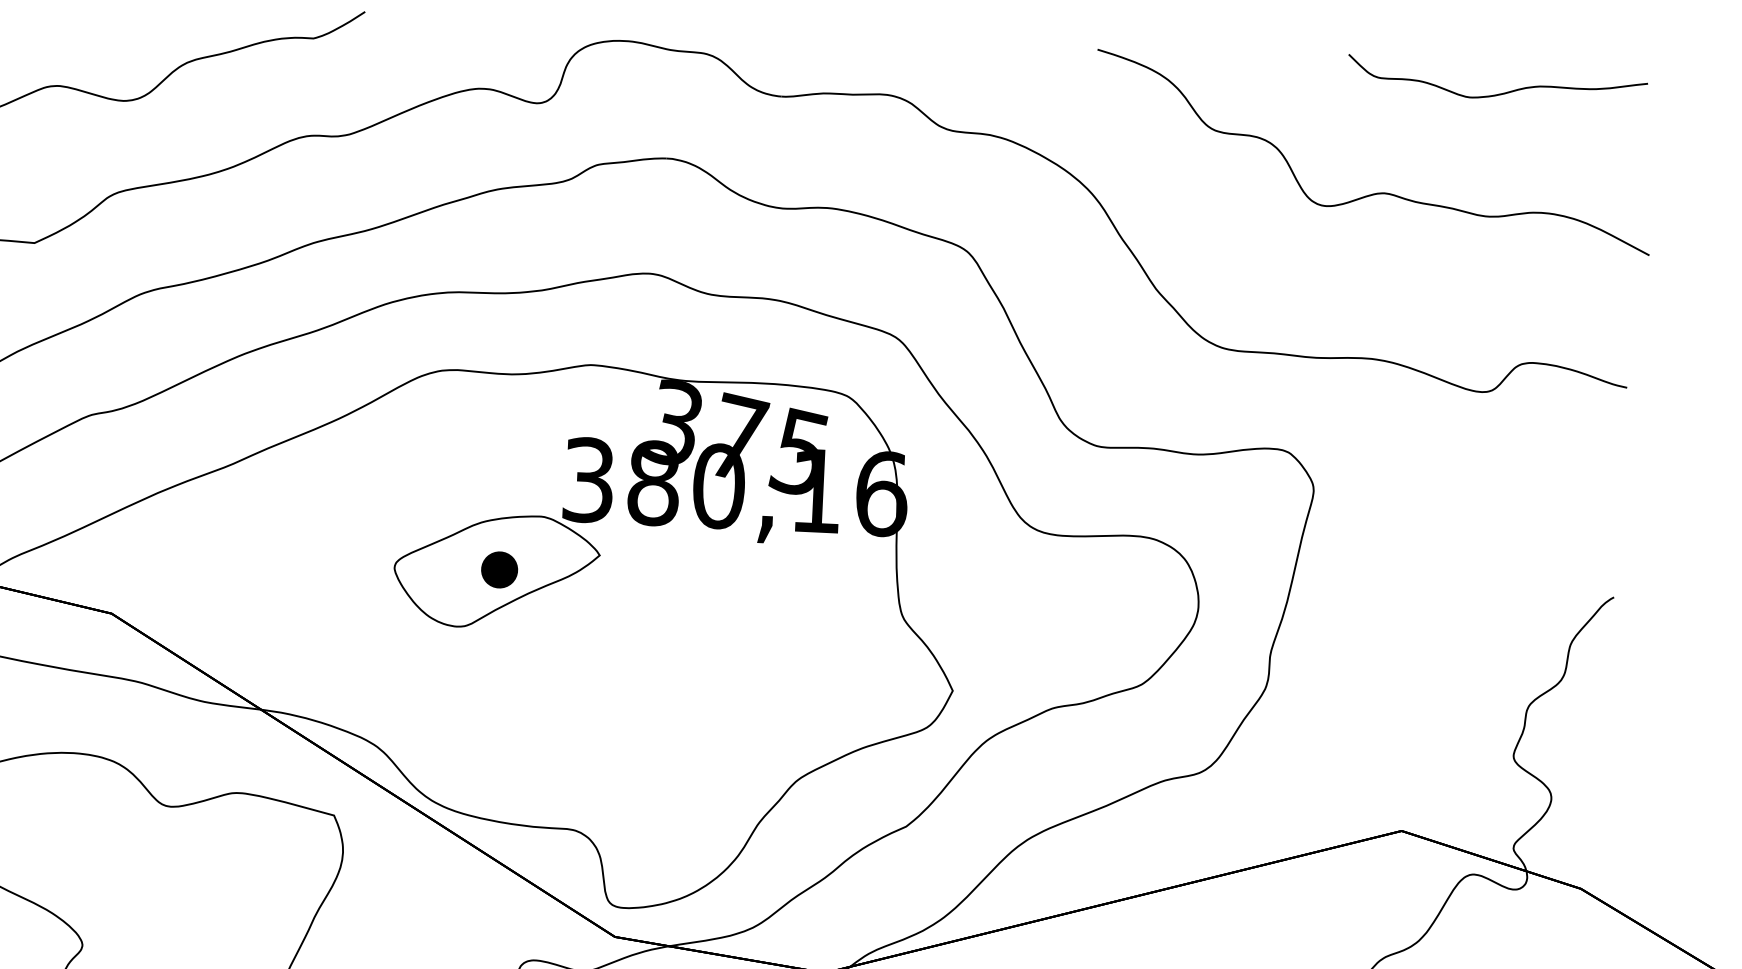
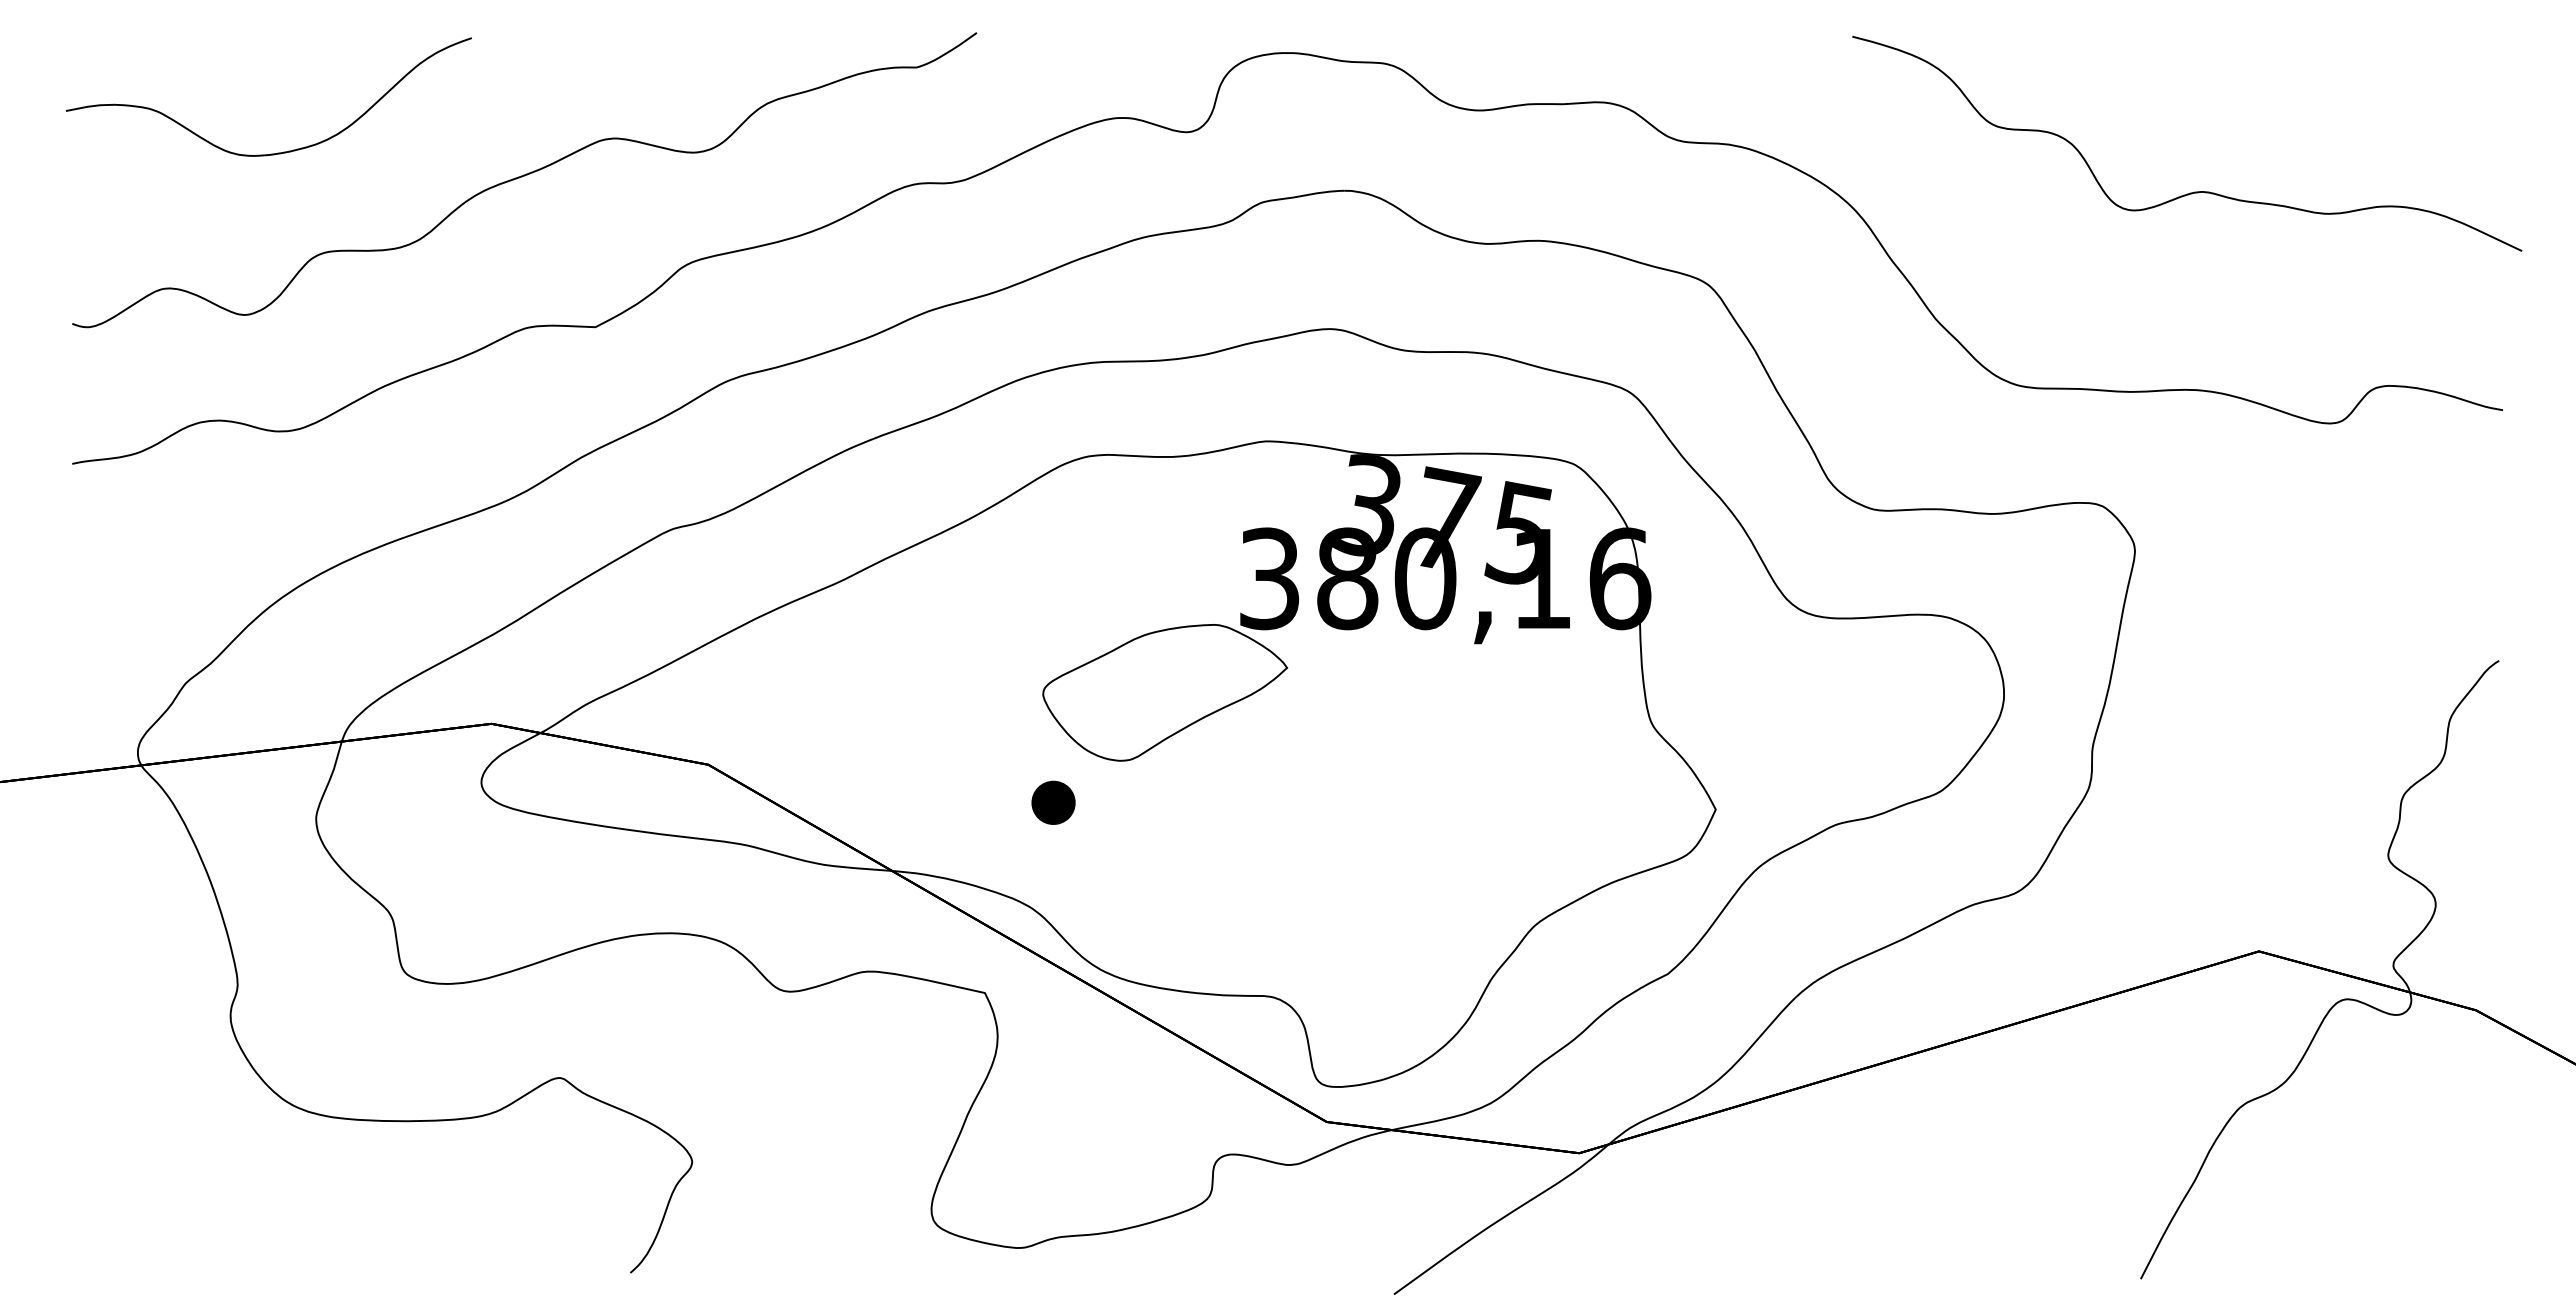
curve: (1499, 93) -> (2334, 66), removed
part: (499, 569) -> (1053, 802), moved

